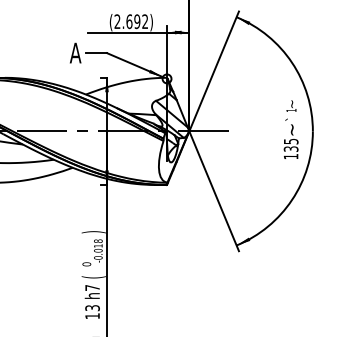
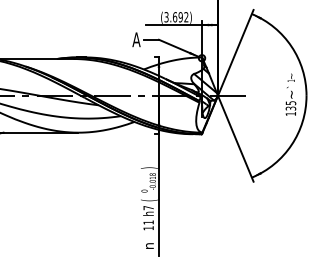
text: (117, 22) -> (166, 17), (2.692) -> (3.692)
text: (92, 308) -> (148, 222), 13 -> 11

